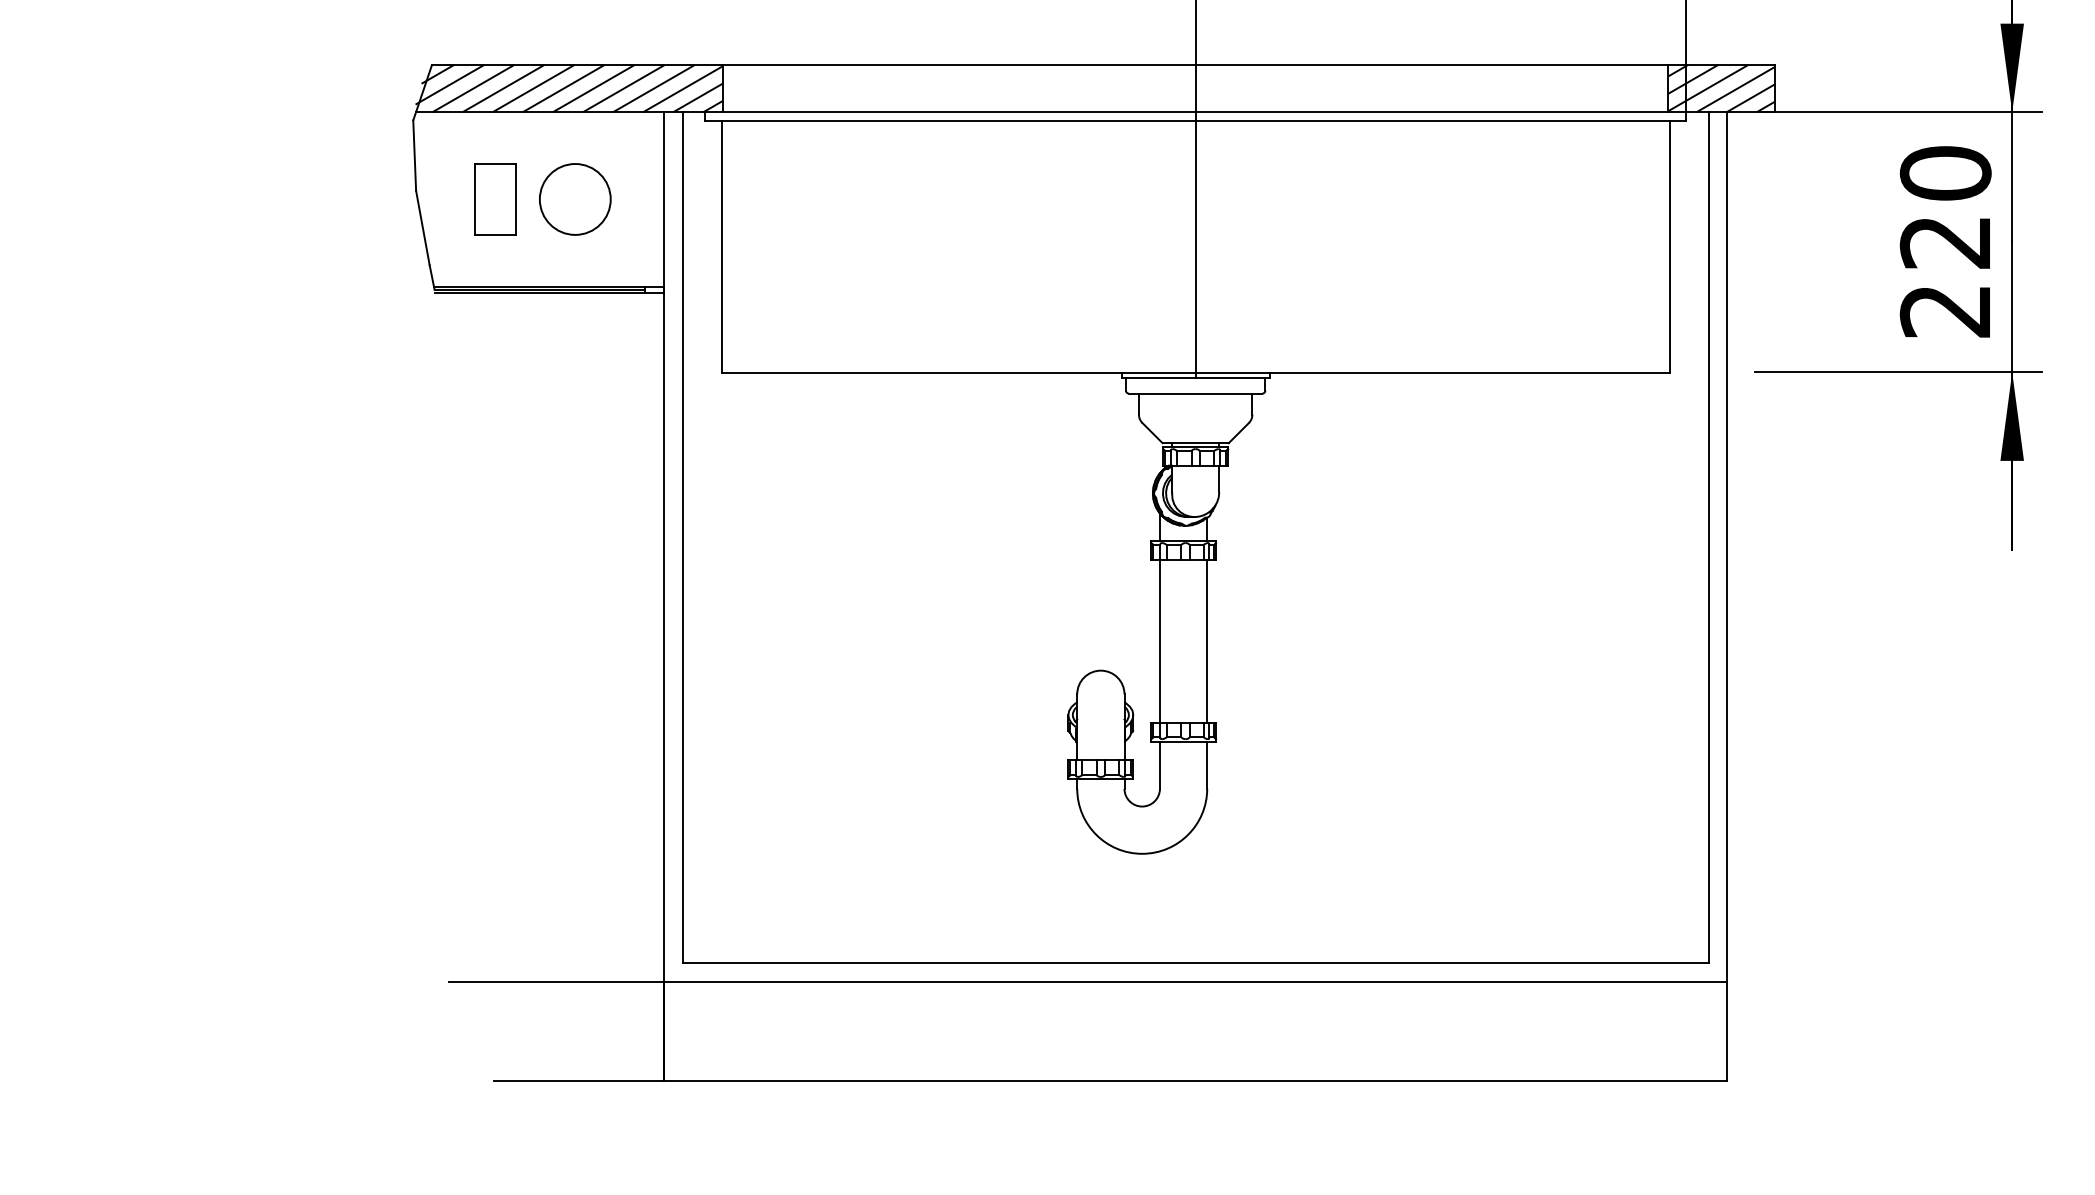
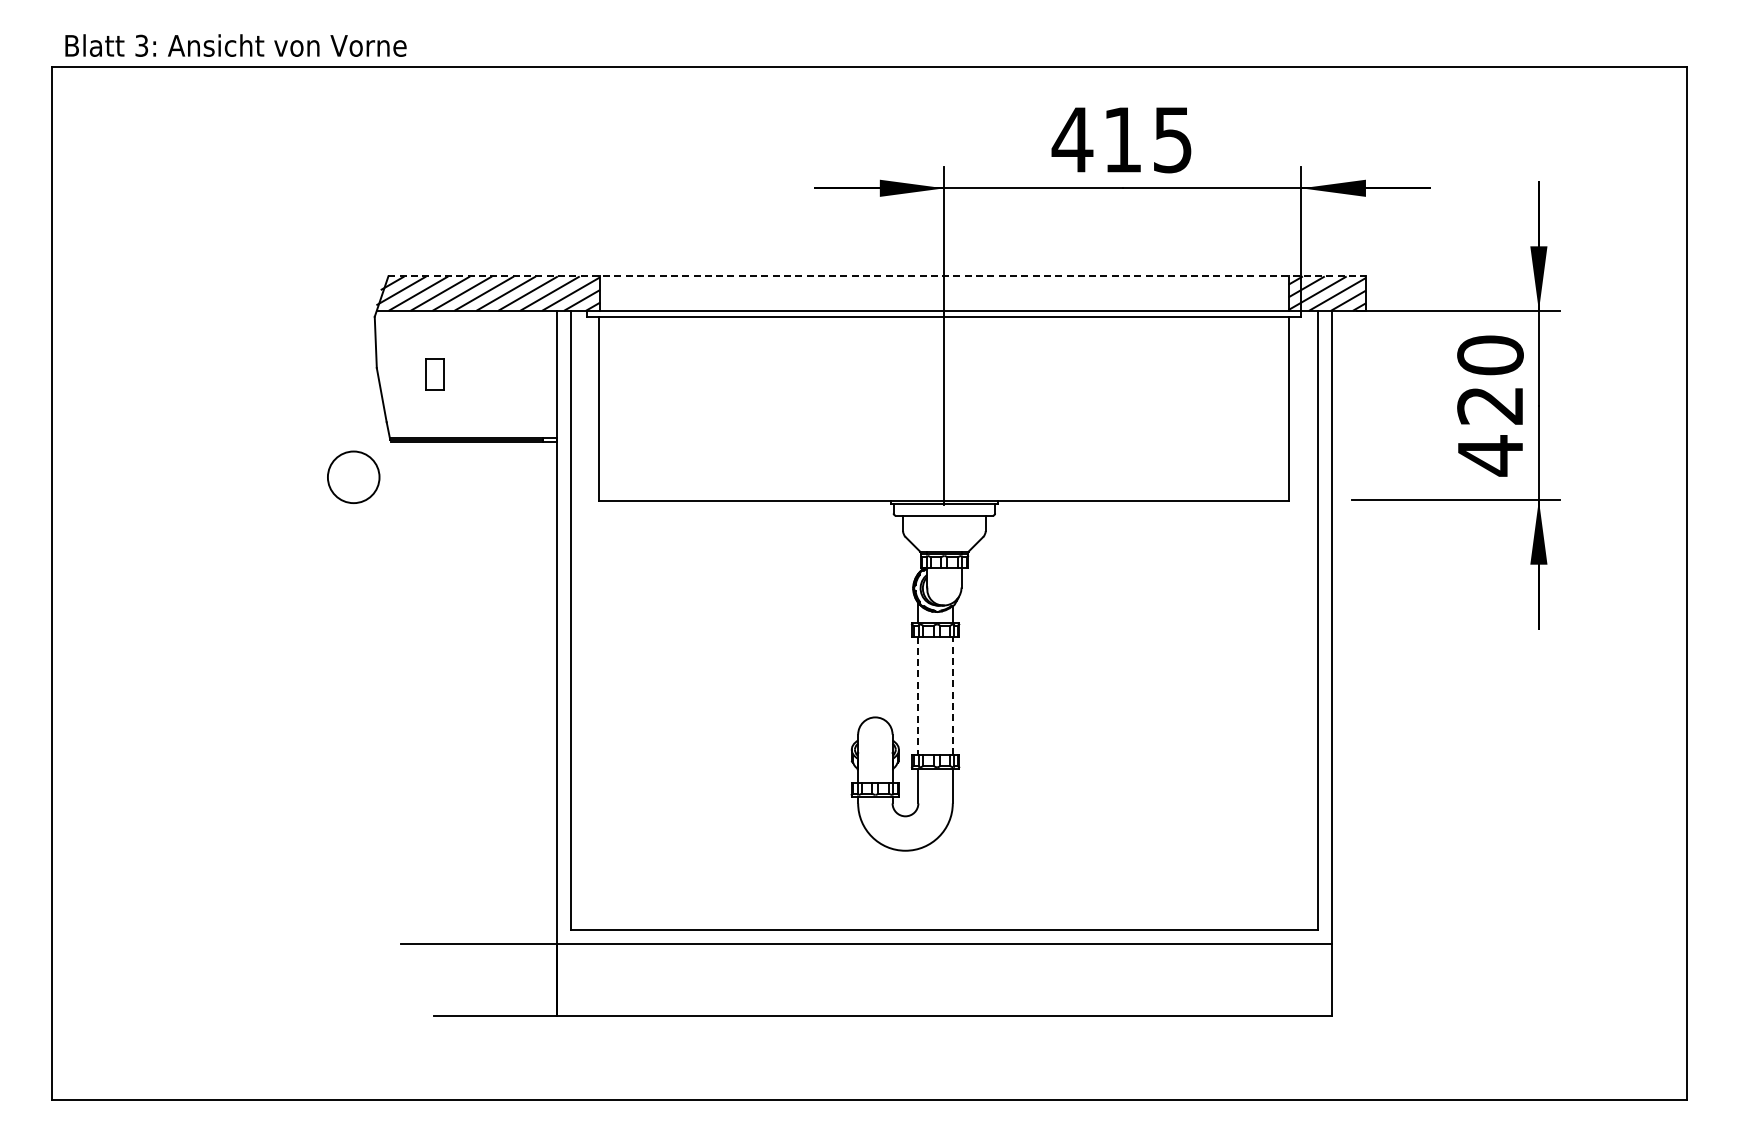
line: (1103, 65) -> (877, 276), solid -> dashed
circle: (574, 198) -> (353, 476), moved
part: (495, 199) -> (434, 374), size x0.6
text: (1944, 310) -> (1489, 455), 220 -> 420
line: (1206, 640) -> (952, 695), solid -> dashed
line: (1160, 641) -> (918, 696), solid -> dashed

